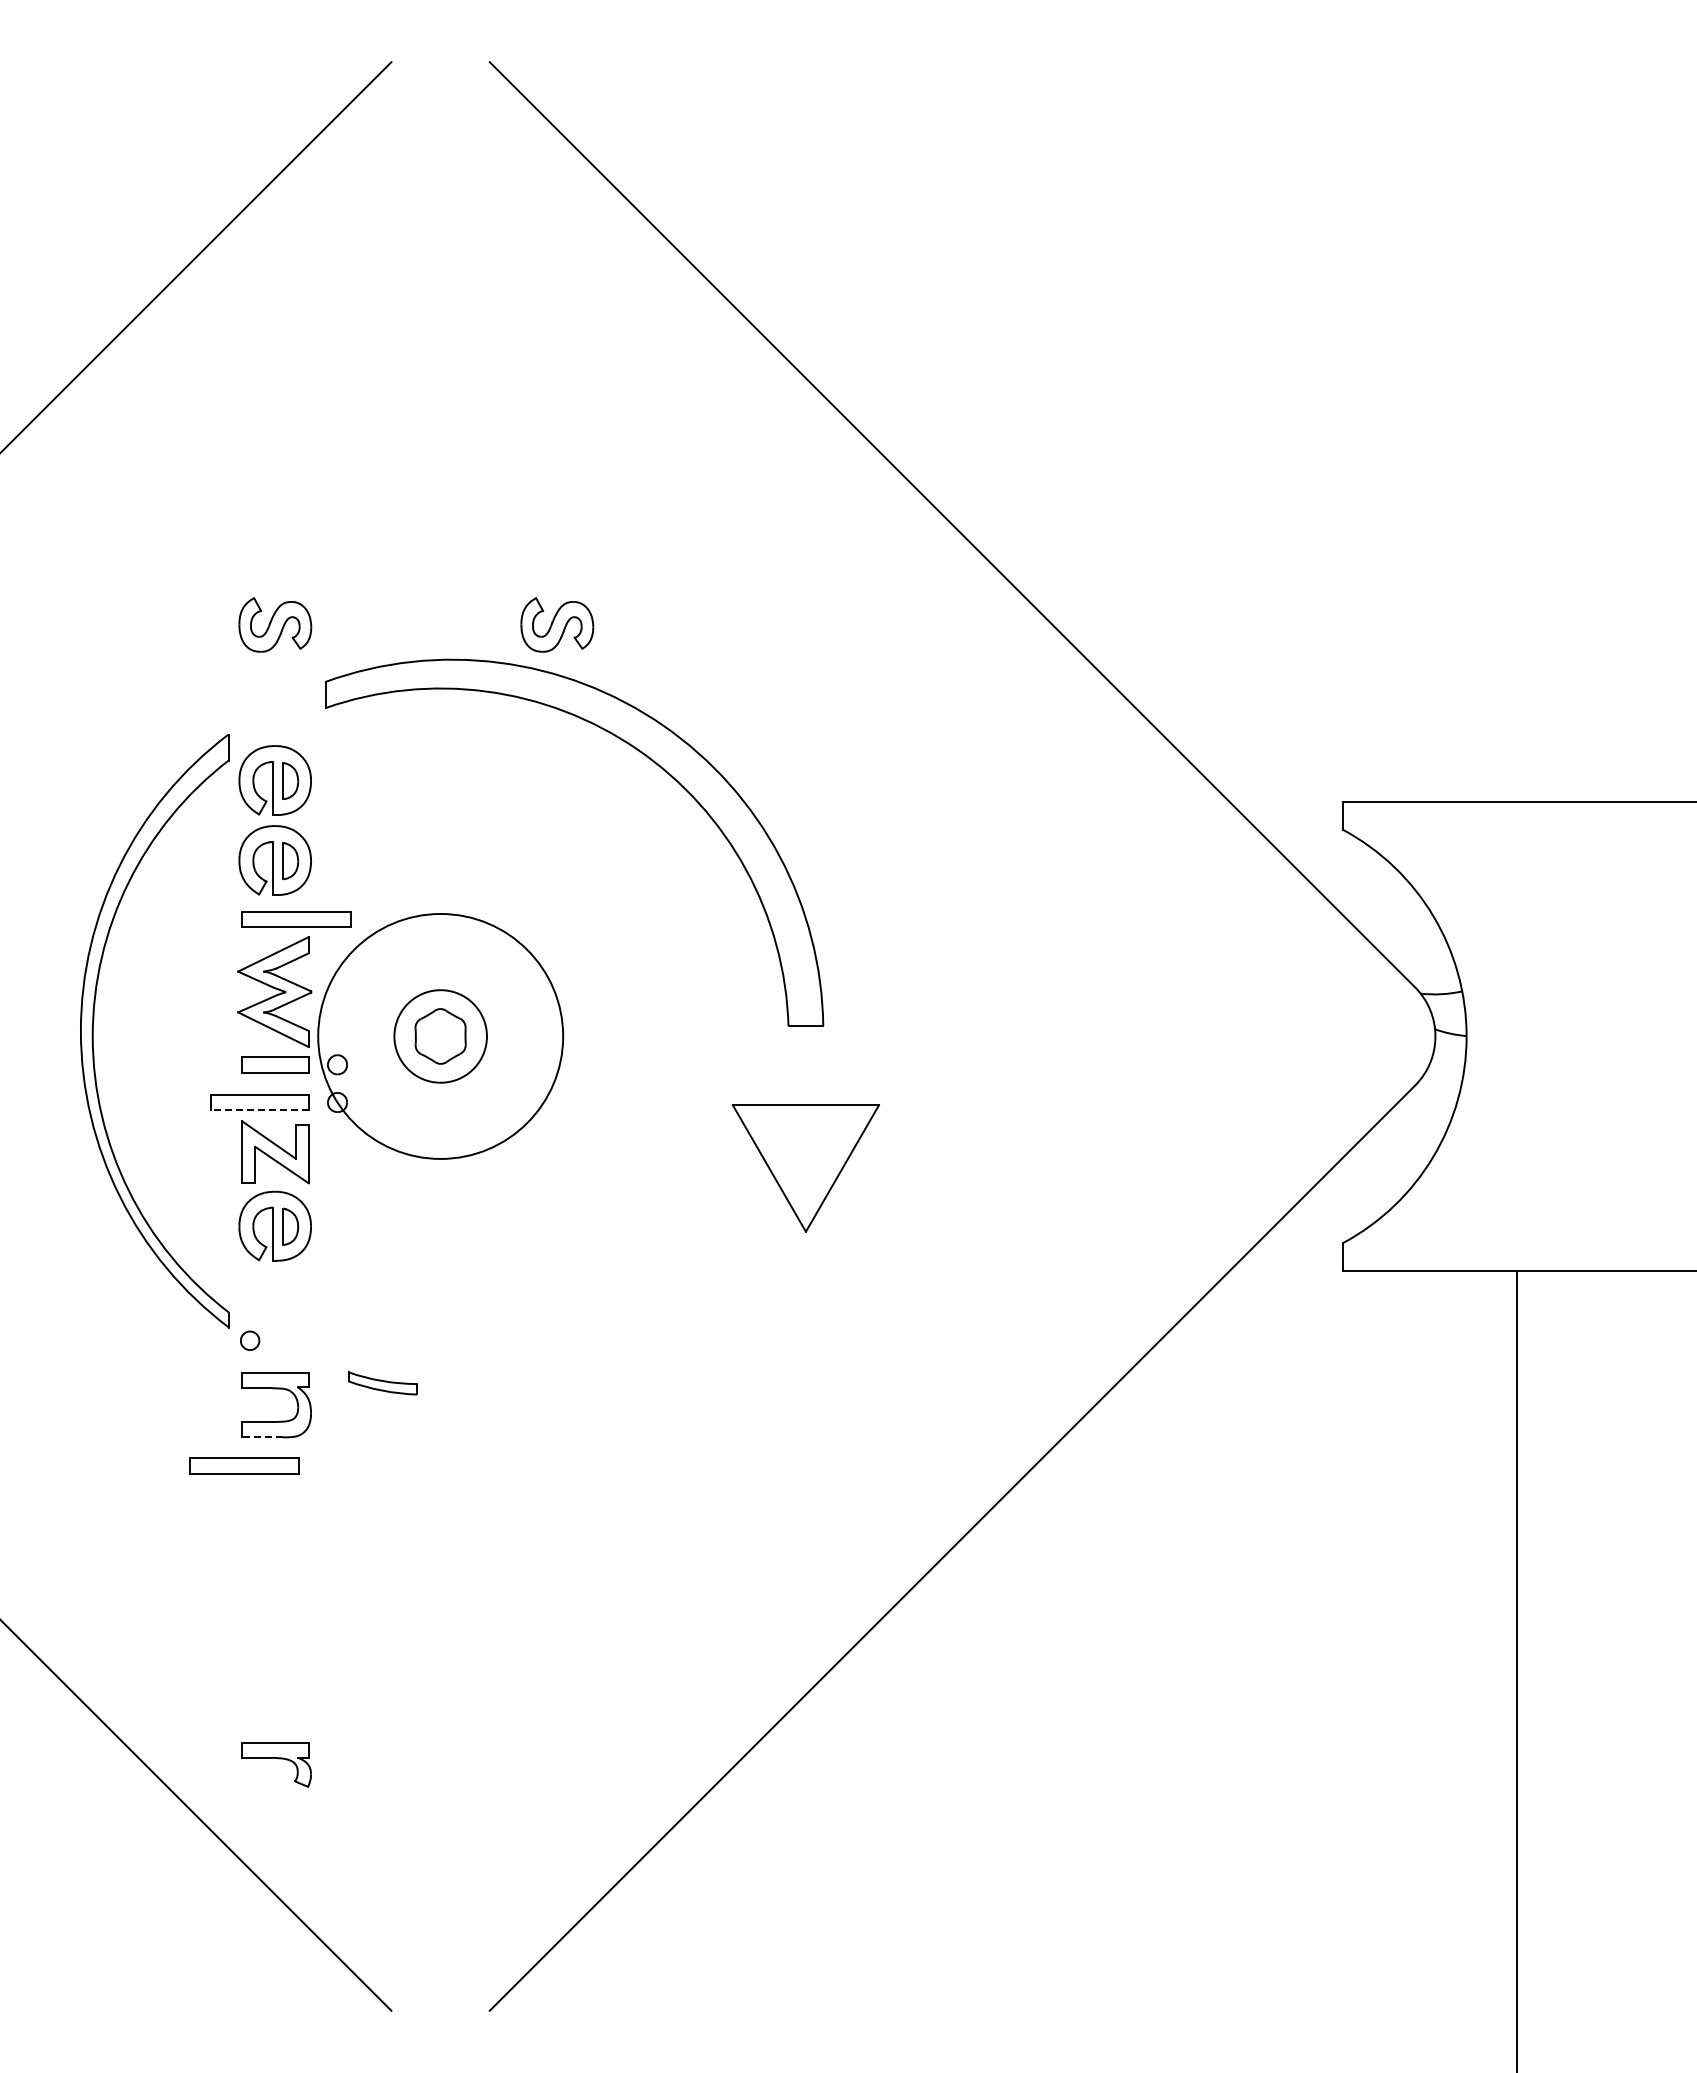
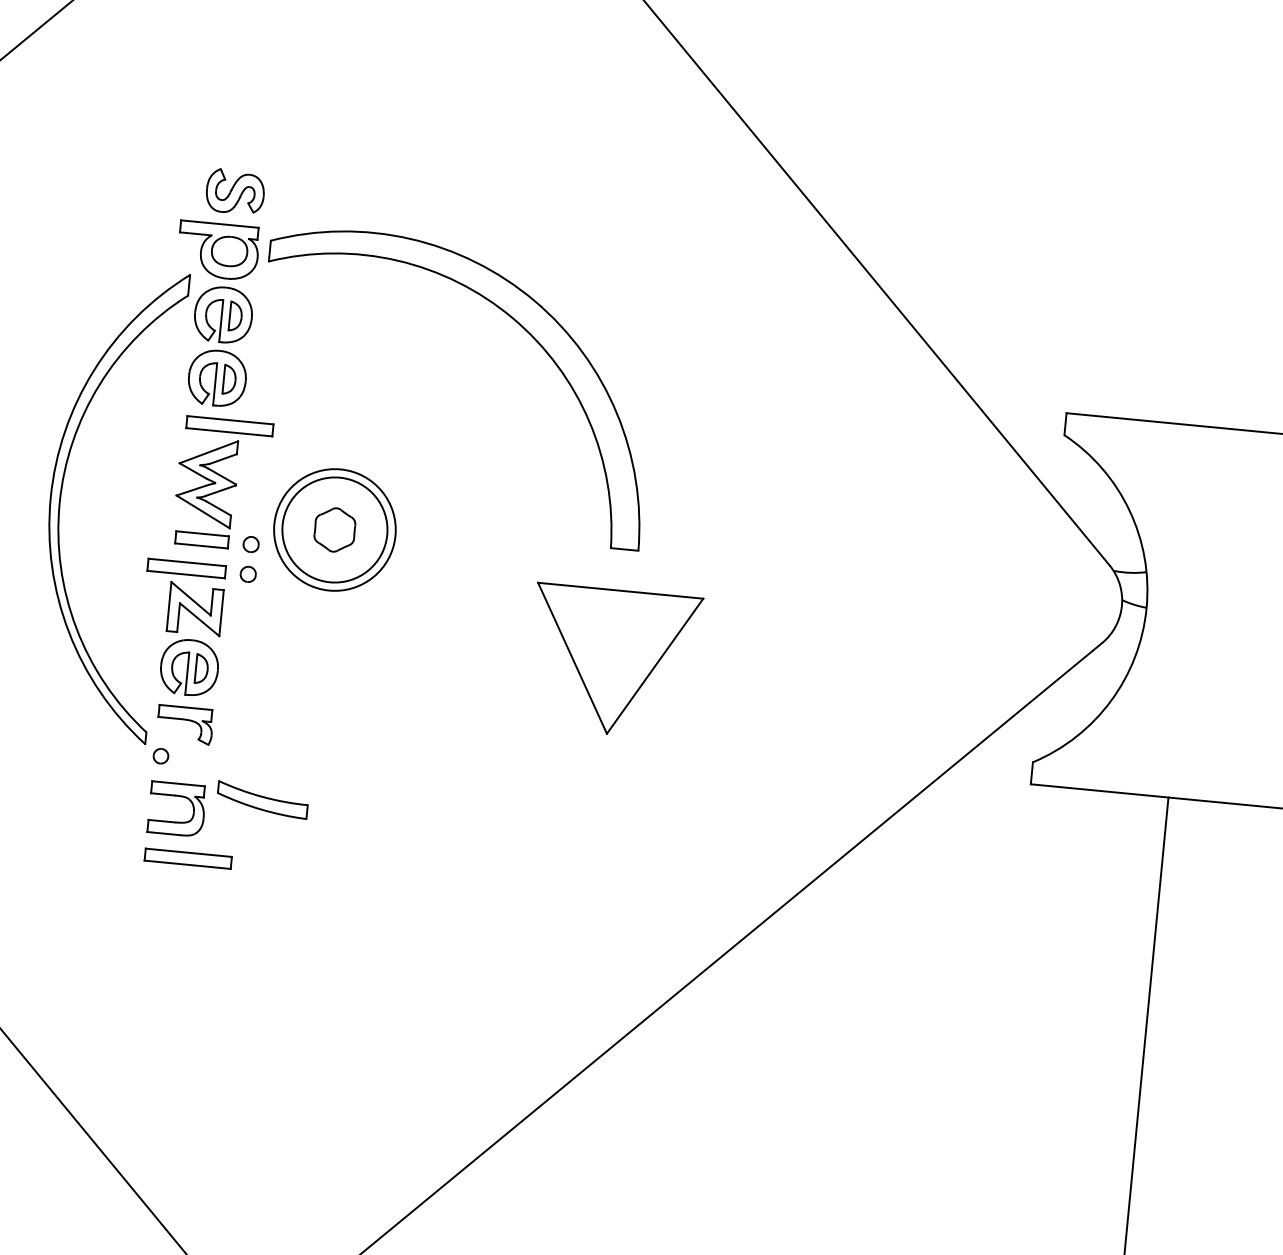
part: (557, 624) -> (458, 212), removed
part: (260, 700) -> (217, 250), added
circle: (440, 1036) -> (334, 530), size x0.62
circle: (440, 1036) -> (334, 530), size x1.43
line: (259, 1110) -> (185, 574), dashed -> solid
part: (805, 1168) -> (613, 662), size x1.43
part: (382, 1383) -> (262, 800), size x1.67
line: (261, 1437) -> (162, 833), dashed -> solid
part: (244, 1465) -> (188, 858), moved
part: (276, 1764) -> (185, 724), moved

